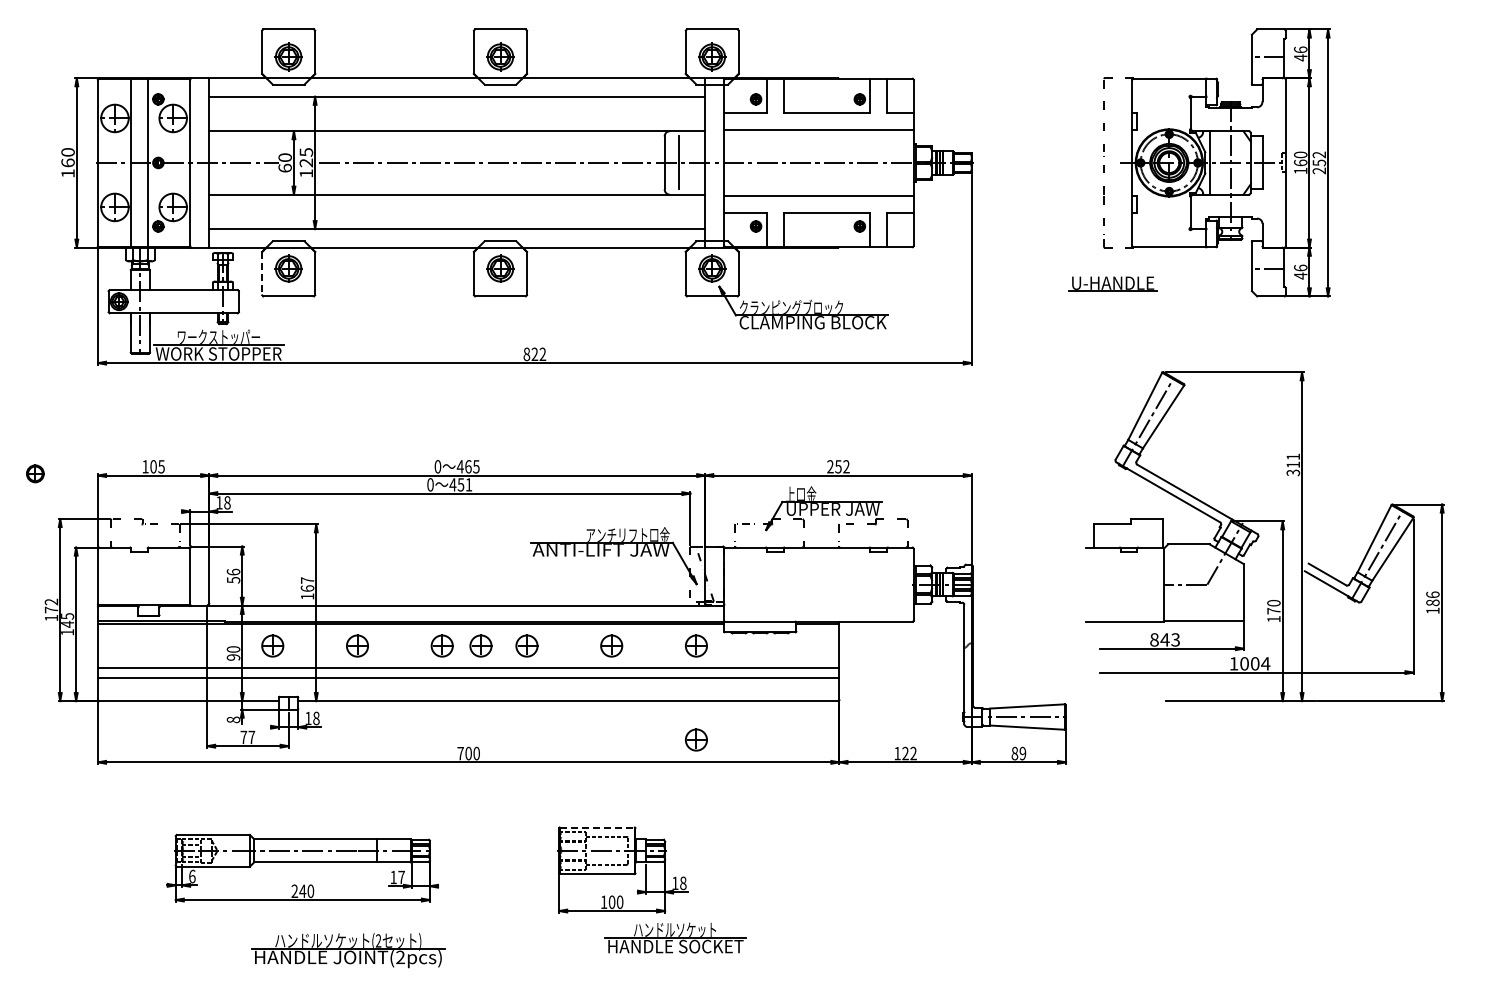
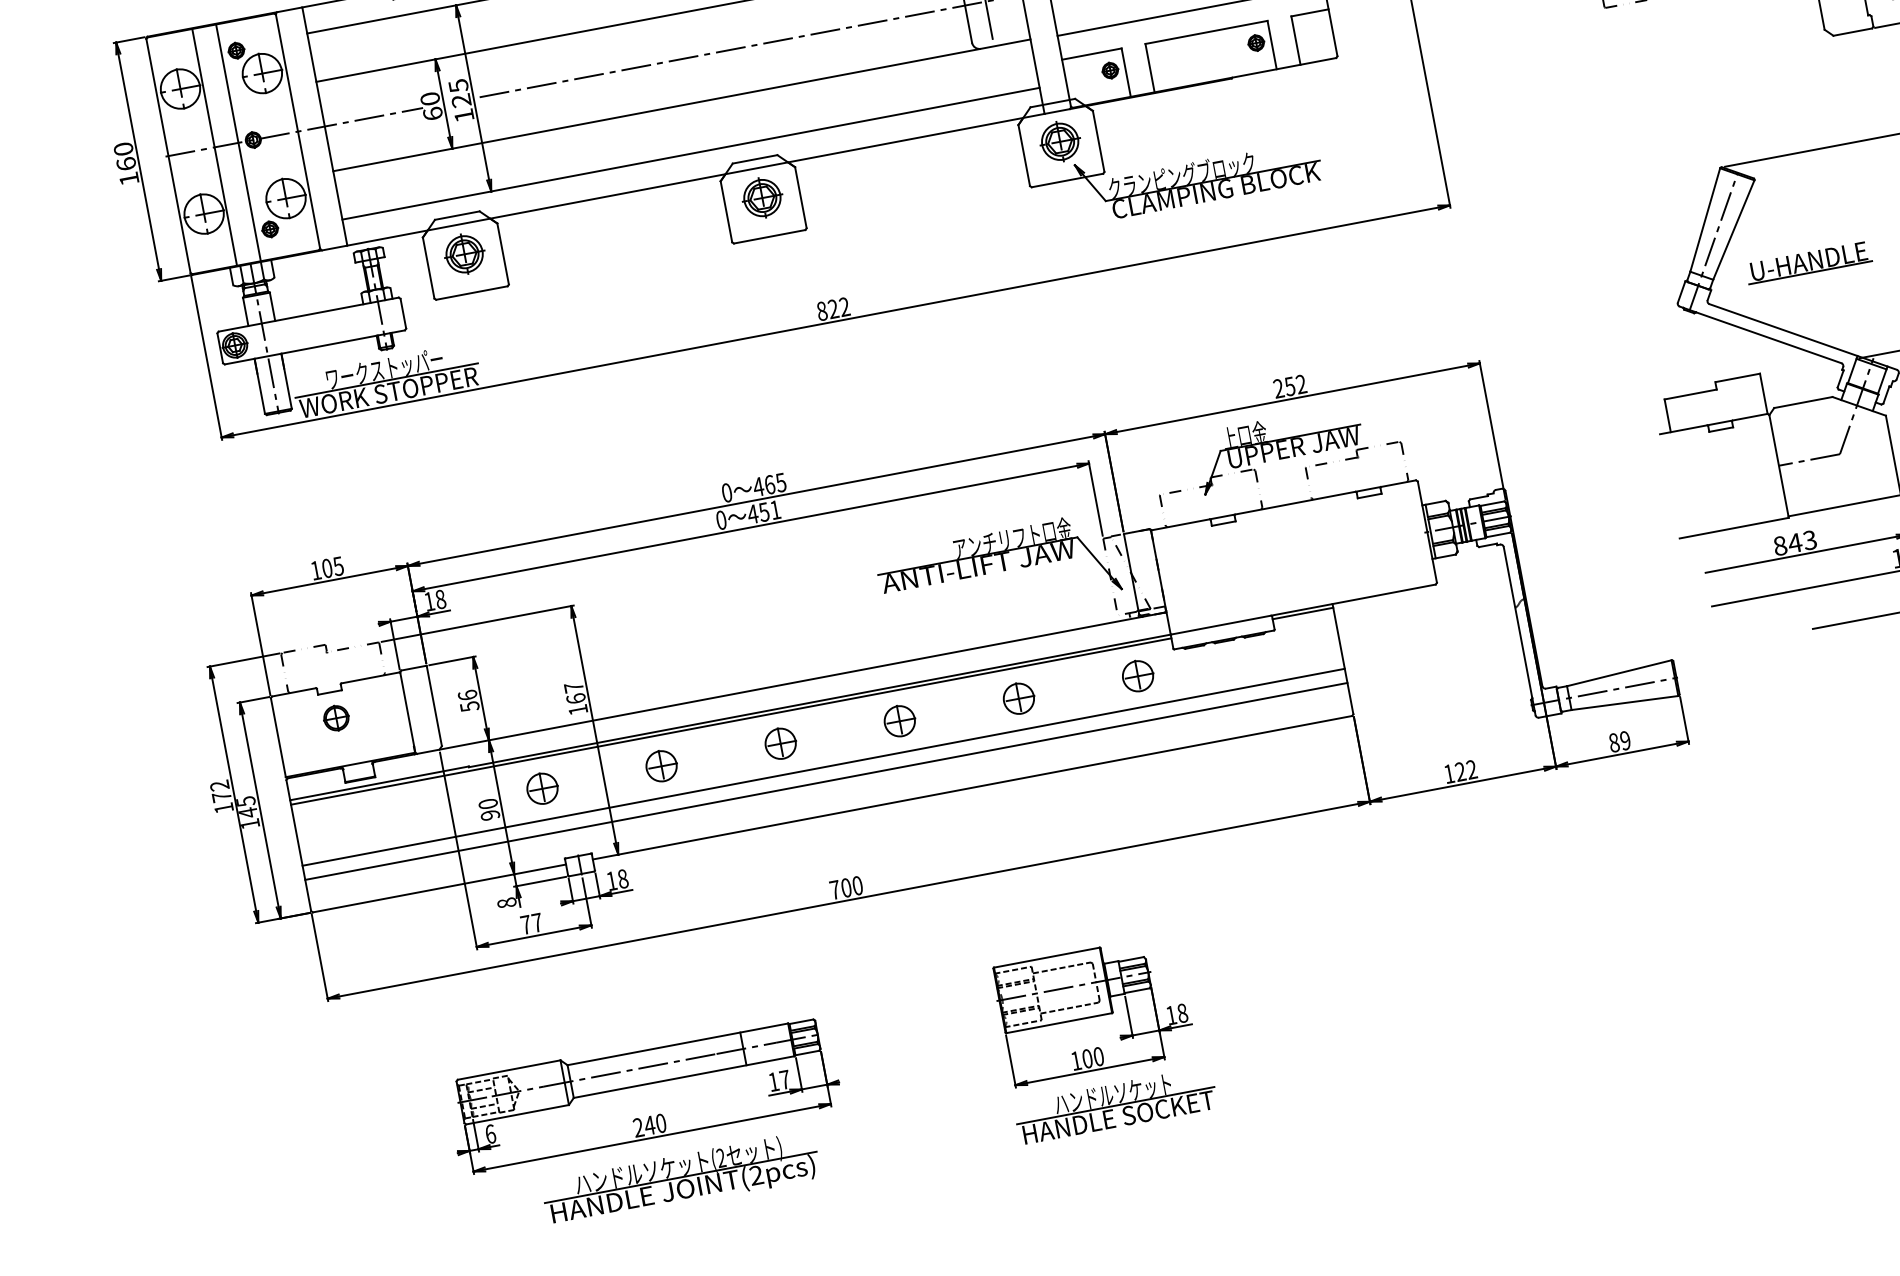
line: (262, 273) -> (429, 267), dashed -> solid
part: (1112, 283) -> (1808, 261), moved
part: (35, 473) -> (336, 717), moved
part: (480, 645) -> (834, 732), removed
part: (696, 739) -> (1162, 807), removed
line: (597, 827) -> (1047, 957), dashed -> solid
part: (675, 937) -> (1115, 1104), moved
part: (348, 950) -> (681, 1179), moved

